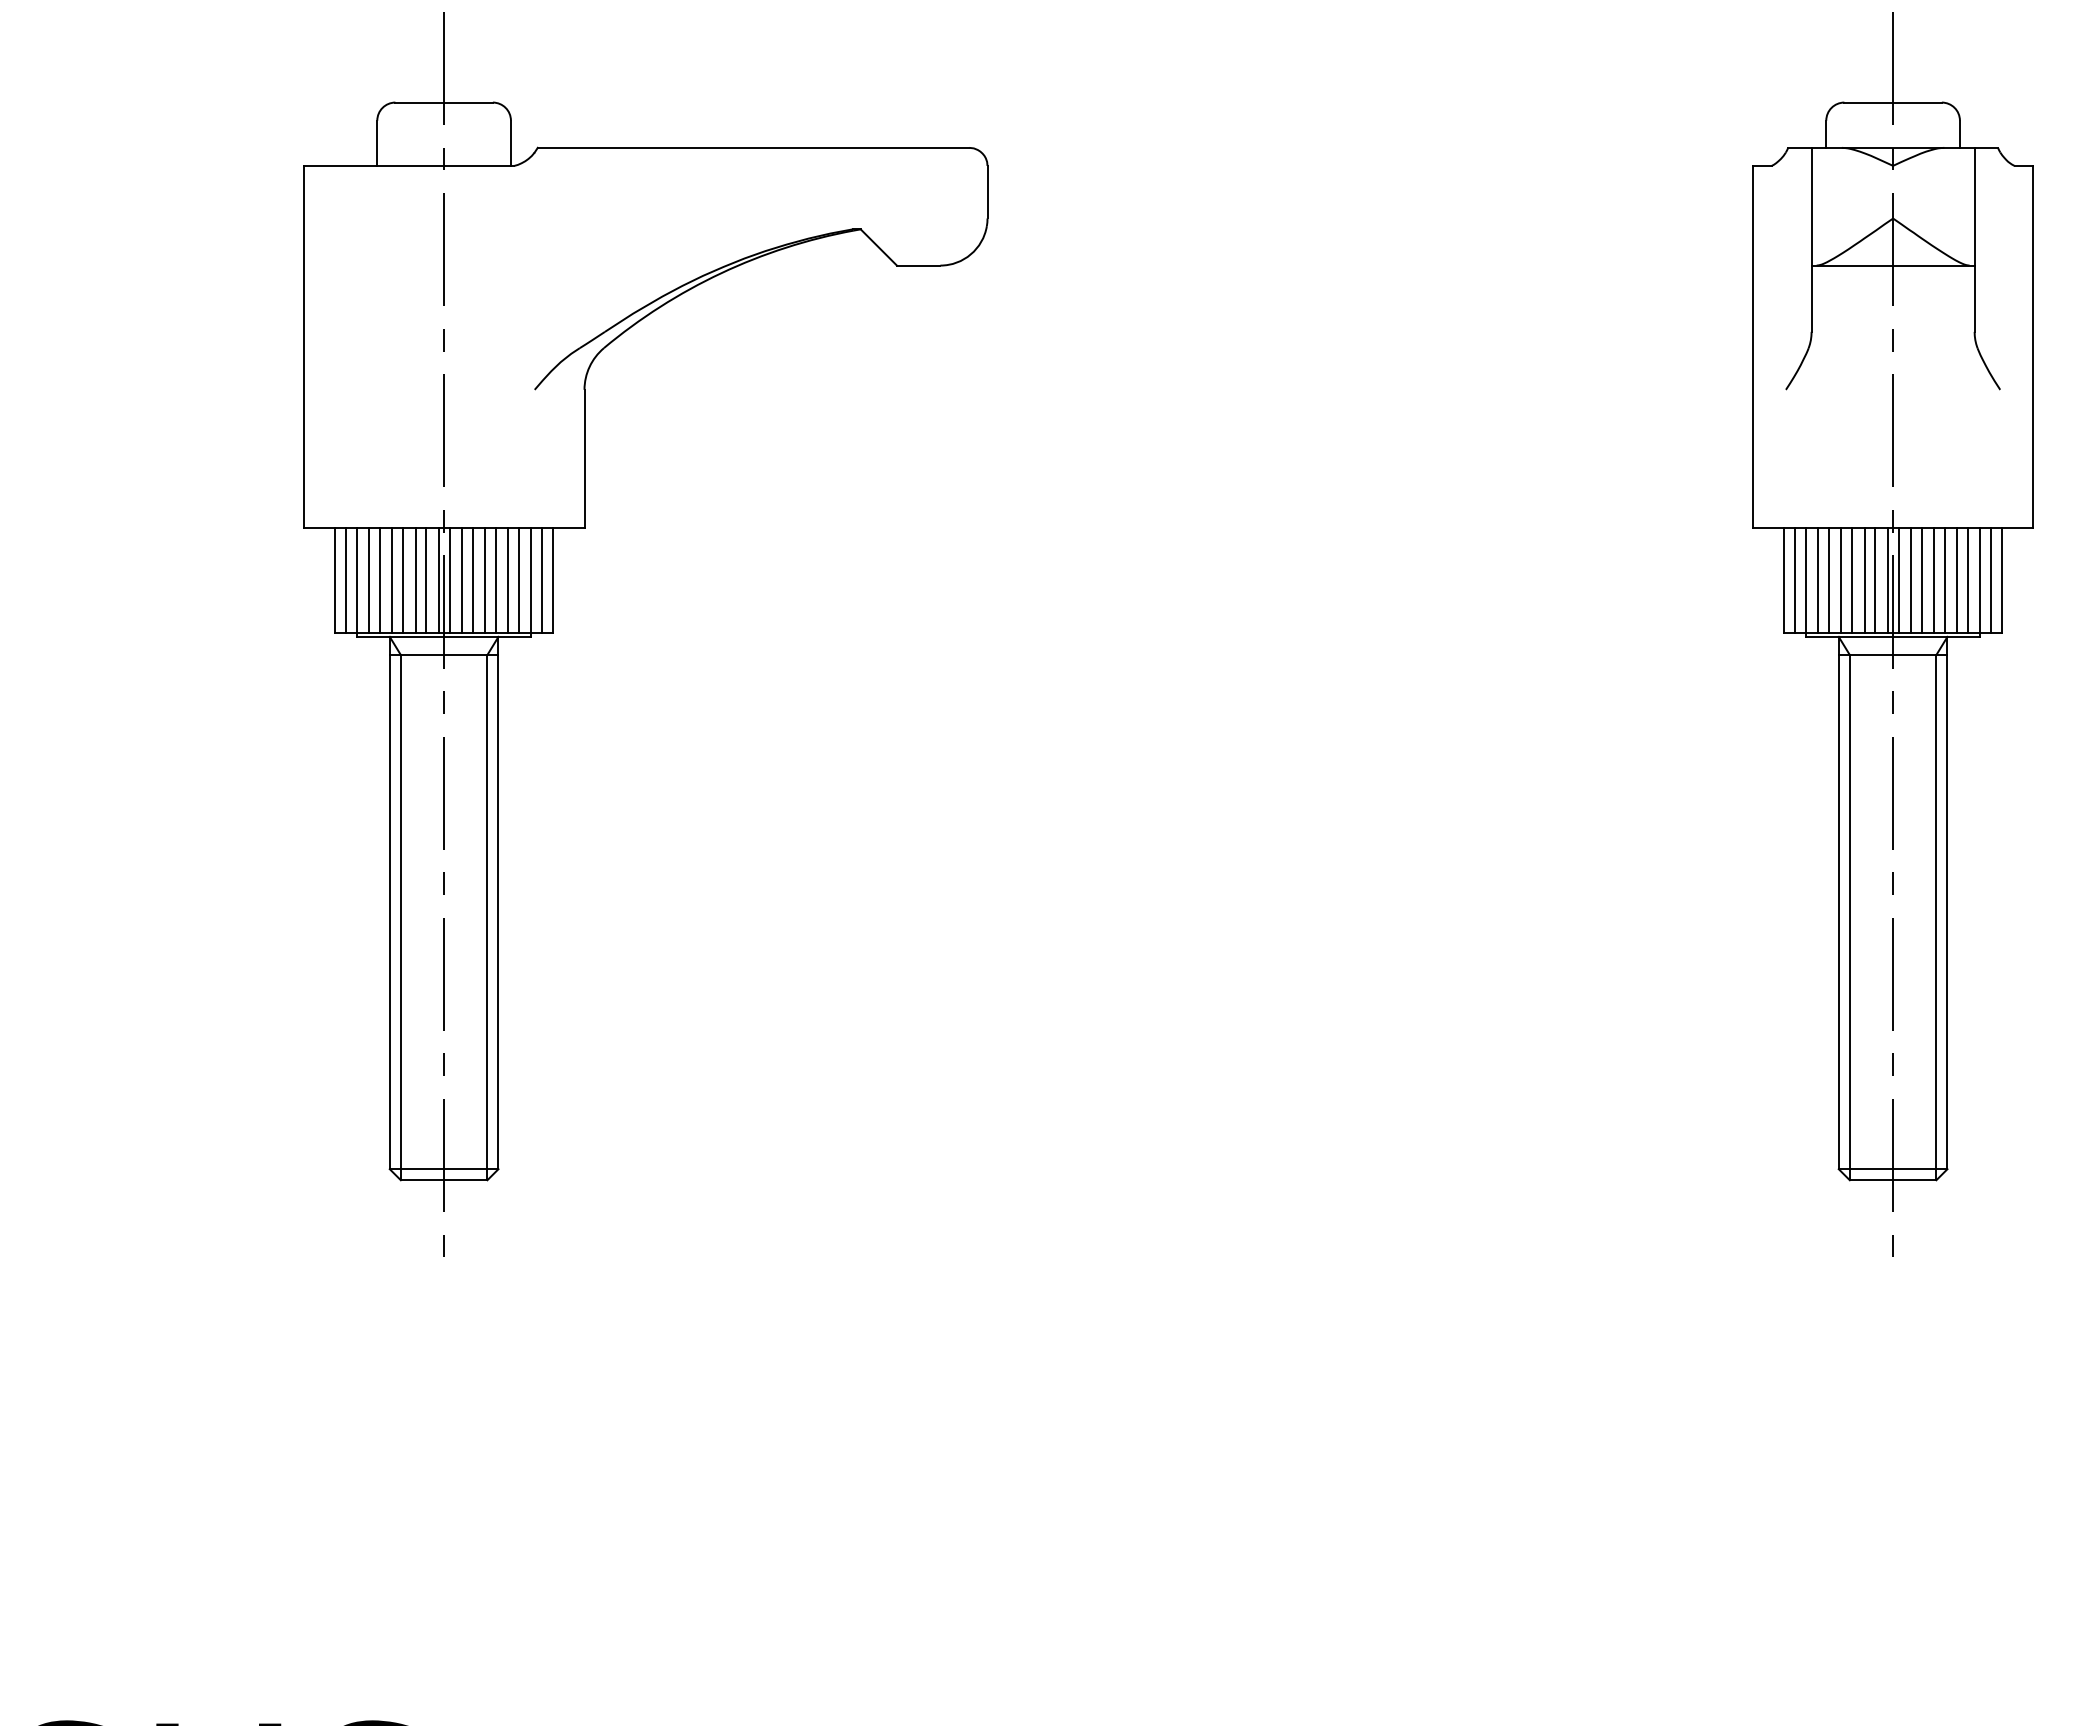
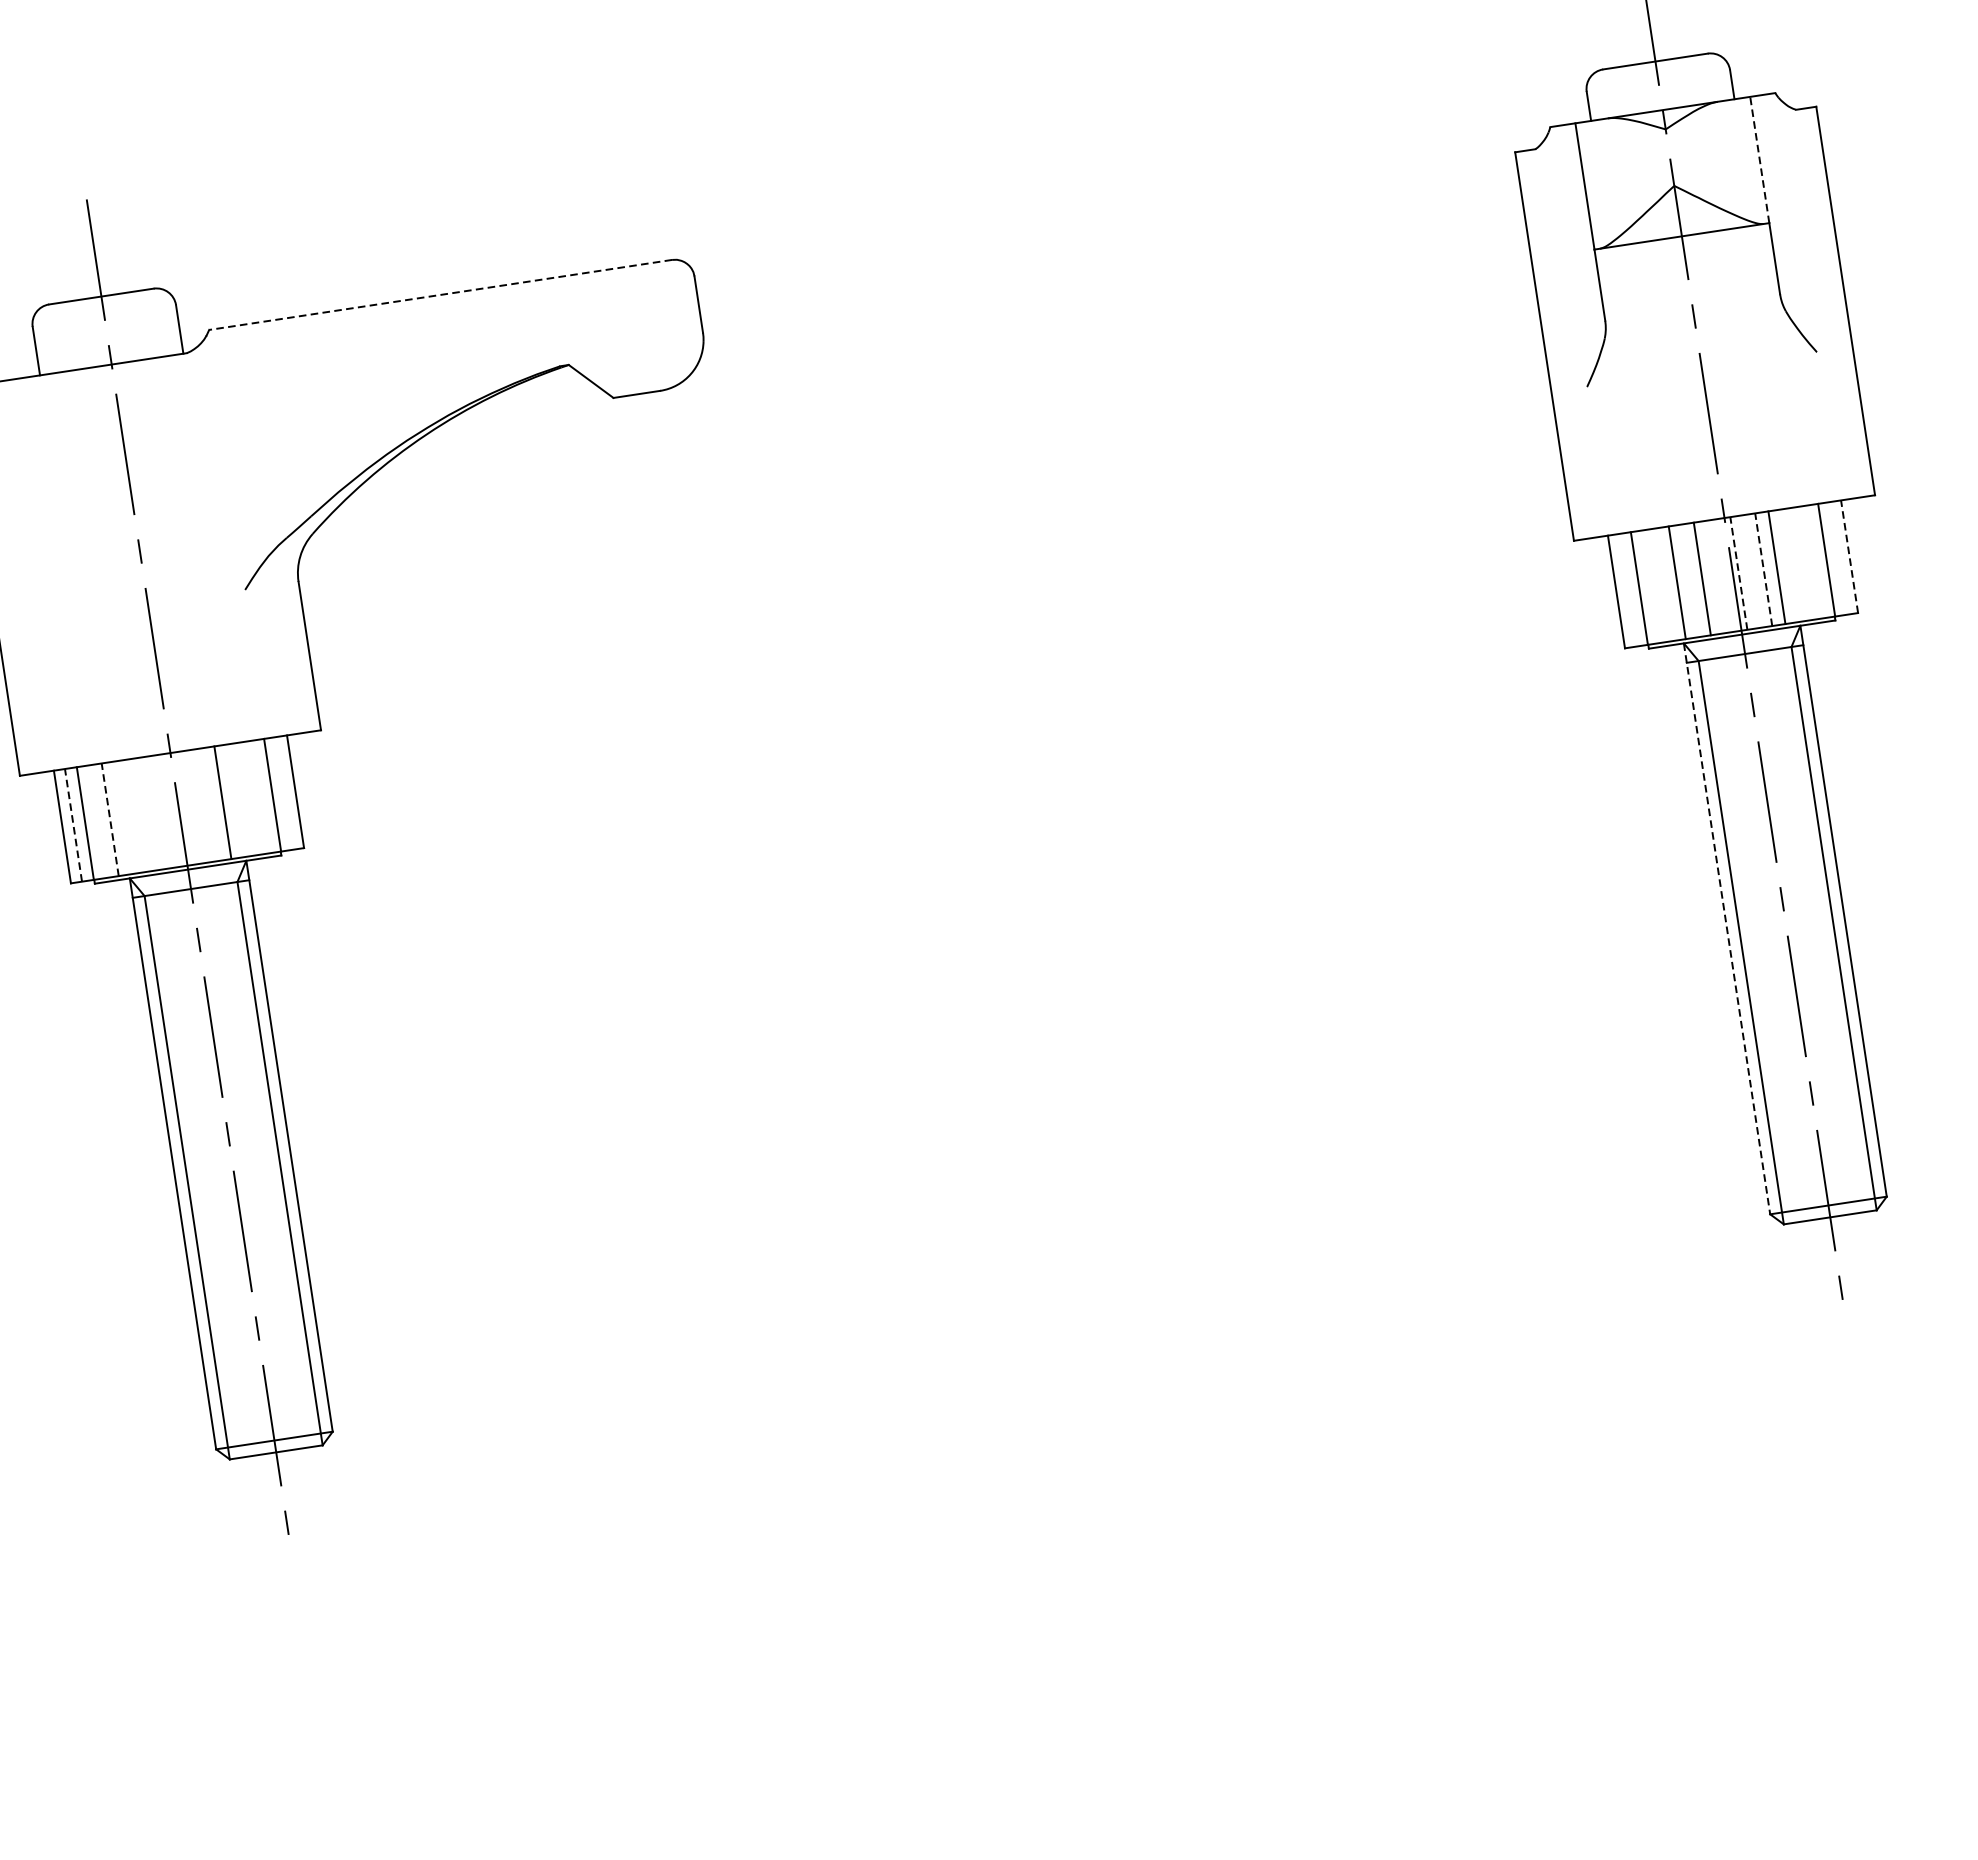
line: (753, 147) -> (440, 294), solid -> dashed
line: (1974, 206) -> (1759, 159), solid -> dashed
line: (345, 580) -> (73, 825), solid -> dashed
line: (368, 580) -> (97, 821), removed
line: (380, 580) -> (110, 819), solid -> dashed
line: (392, 580) -> (123, 817), removed
line: (403, 580) -> (135, 815), removed
line: (415, 580) -> (148, 813), removed
line: (426, 580) -> (160, 812), removed
line: (438, 580) -> (172, 810), removed
line: (449, 580) -> (184, 808), removed
line: (461, 580) -> (197, 806), removed
line: (472, 580) -> (209, 804), removed
line: (496, 580) -> (235, 800), removed
line: (508, 580) -> (247, 798), removed
line: (519, 580) -> (259, 796), removed
line: (542, 580) -> (284, 793), removed
line: (1794, 580) -> (1627, 590), removed
line: (1817, 580) -> (1651, 586), removed
line: (1829, 580) -> (1664, 584), removed
line: (1852, 580) -> (1689, 580), removed
line: (1875, 580) -> (1714, 576), removed
line: (1887, 580) -> (1726, 575), removed
line: (1898, 580) -> (1738, 573), solid -> dashed
line: (1910, 580) -> (1751, 571), removed
line: (1921, 580) -> (1763, 569), solid -> dashed
line: (1945, 580) -> (1789, 565), removed
line: (1957, 580) -> (1802, 563), removed
line: (1968, 580) -> (1813, 561), removed
line: (1991, 580) -> (1838, 558), removed
line: (2001, 580) -> (1849, 556), solid -> dashed
line: (1838, 903) -> (1726, 929), solid -> dashed

